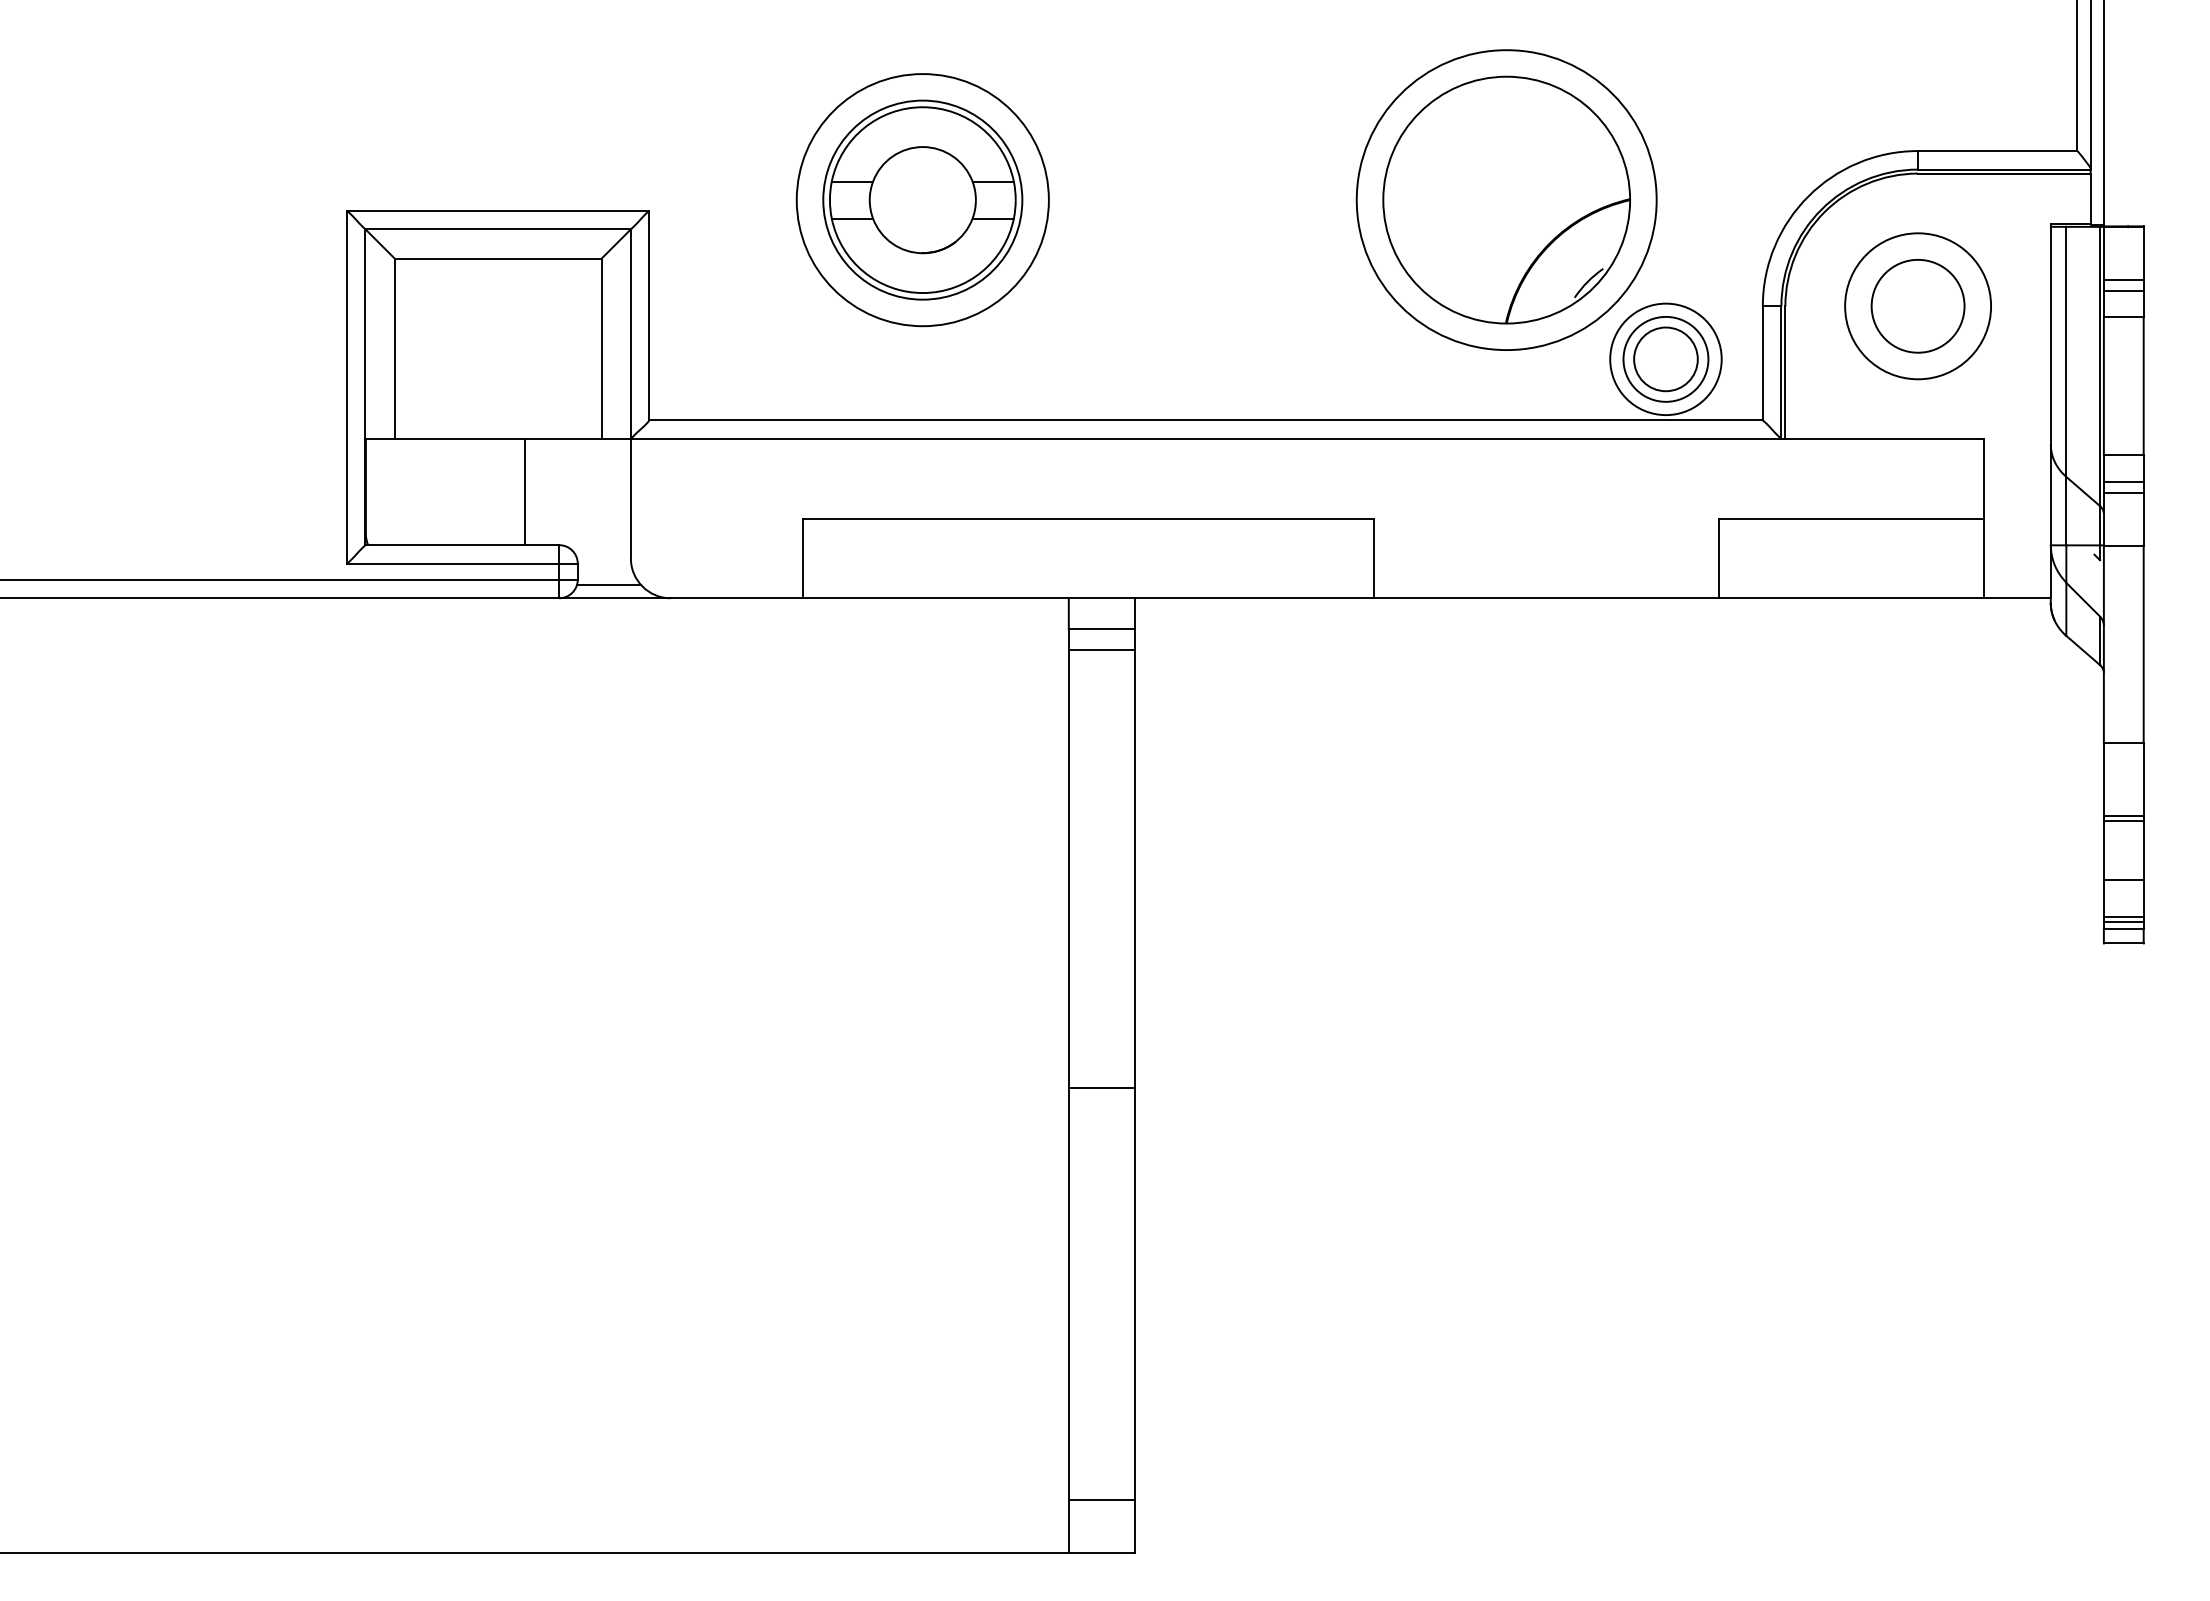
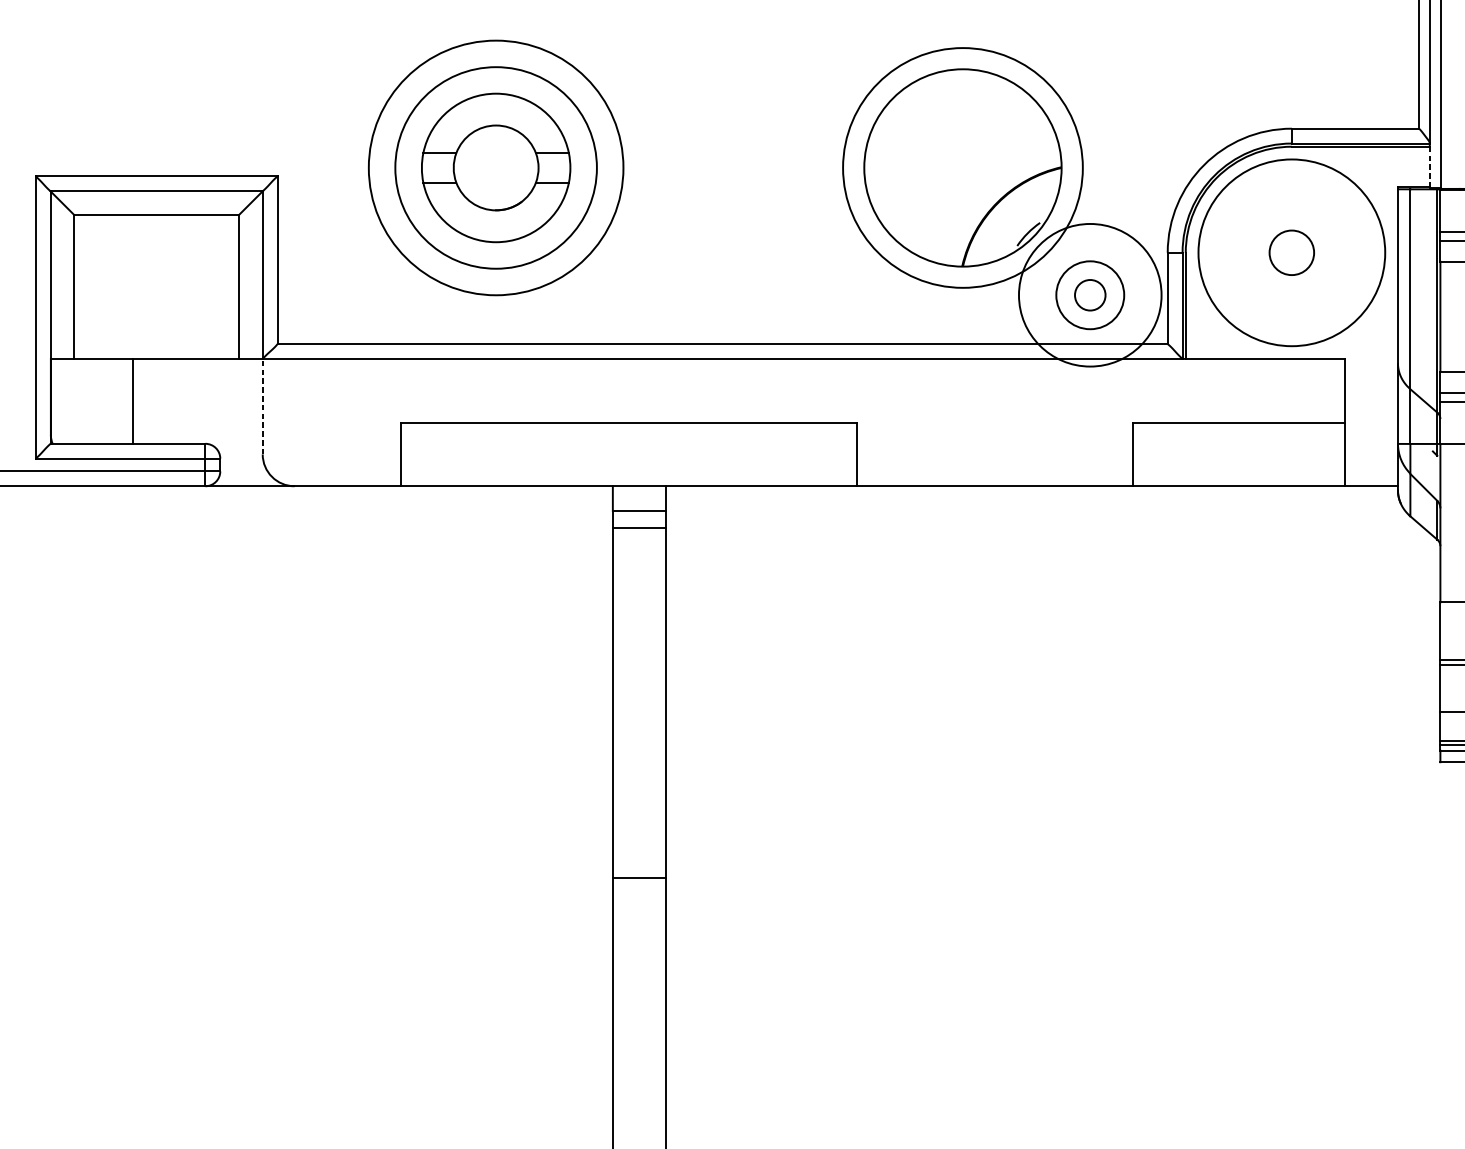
circle: (922, 199) -> (495, 167), size x1.6
line: (2090, 199) -> (1429, 167), solid -> dashed
circle: (1917, 305) -> (1291, 252), size x0.6
circle: (1918, 306) -> (1292, 252), size x1.6
circle: (1665, 359) -> (1089, 295), size x0.6
circle: (1665, 359) -> (1089, 295), size x1.6
line: (525, 492) -> (132, 401), moved
line: (630, 498) -> (262, 406), solid -> dashed
line: (608, 584) -> (244, 475), removed

